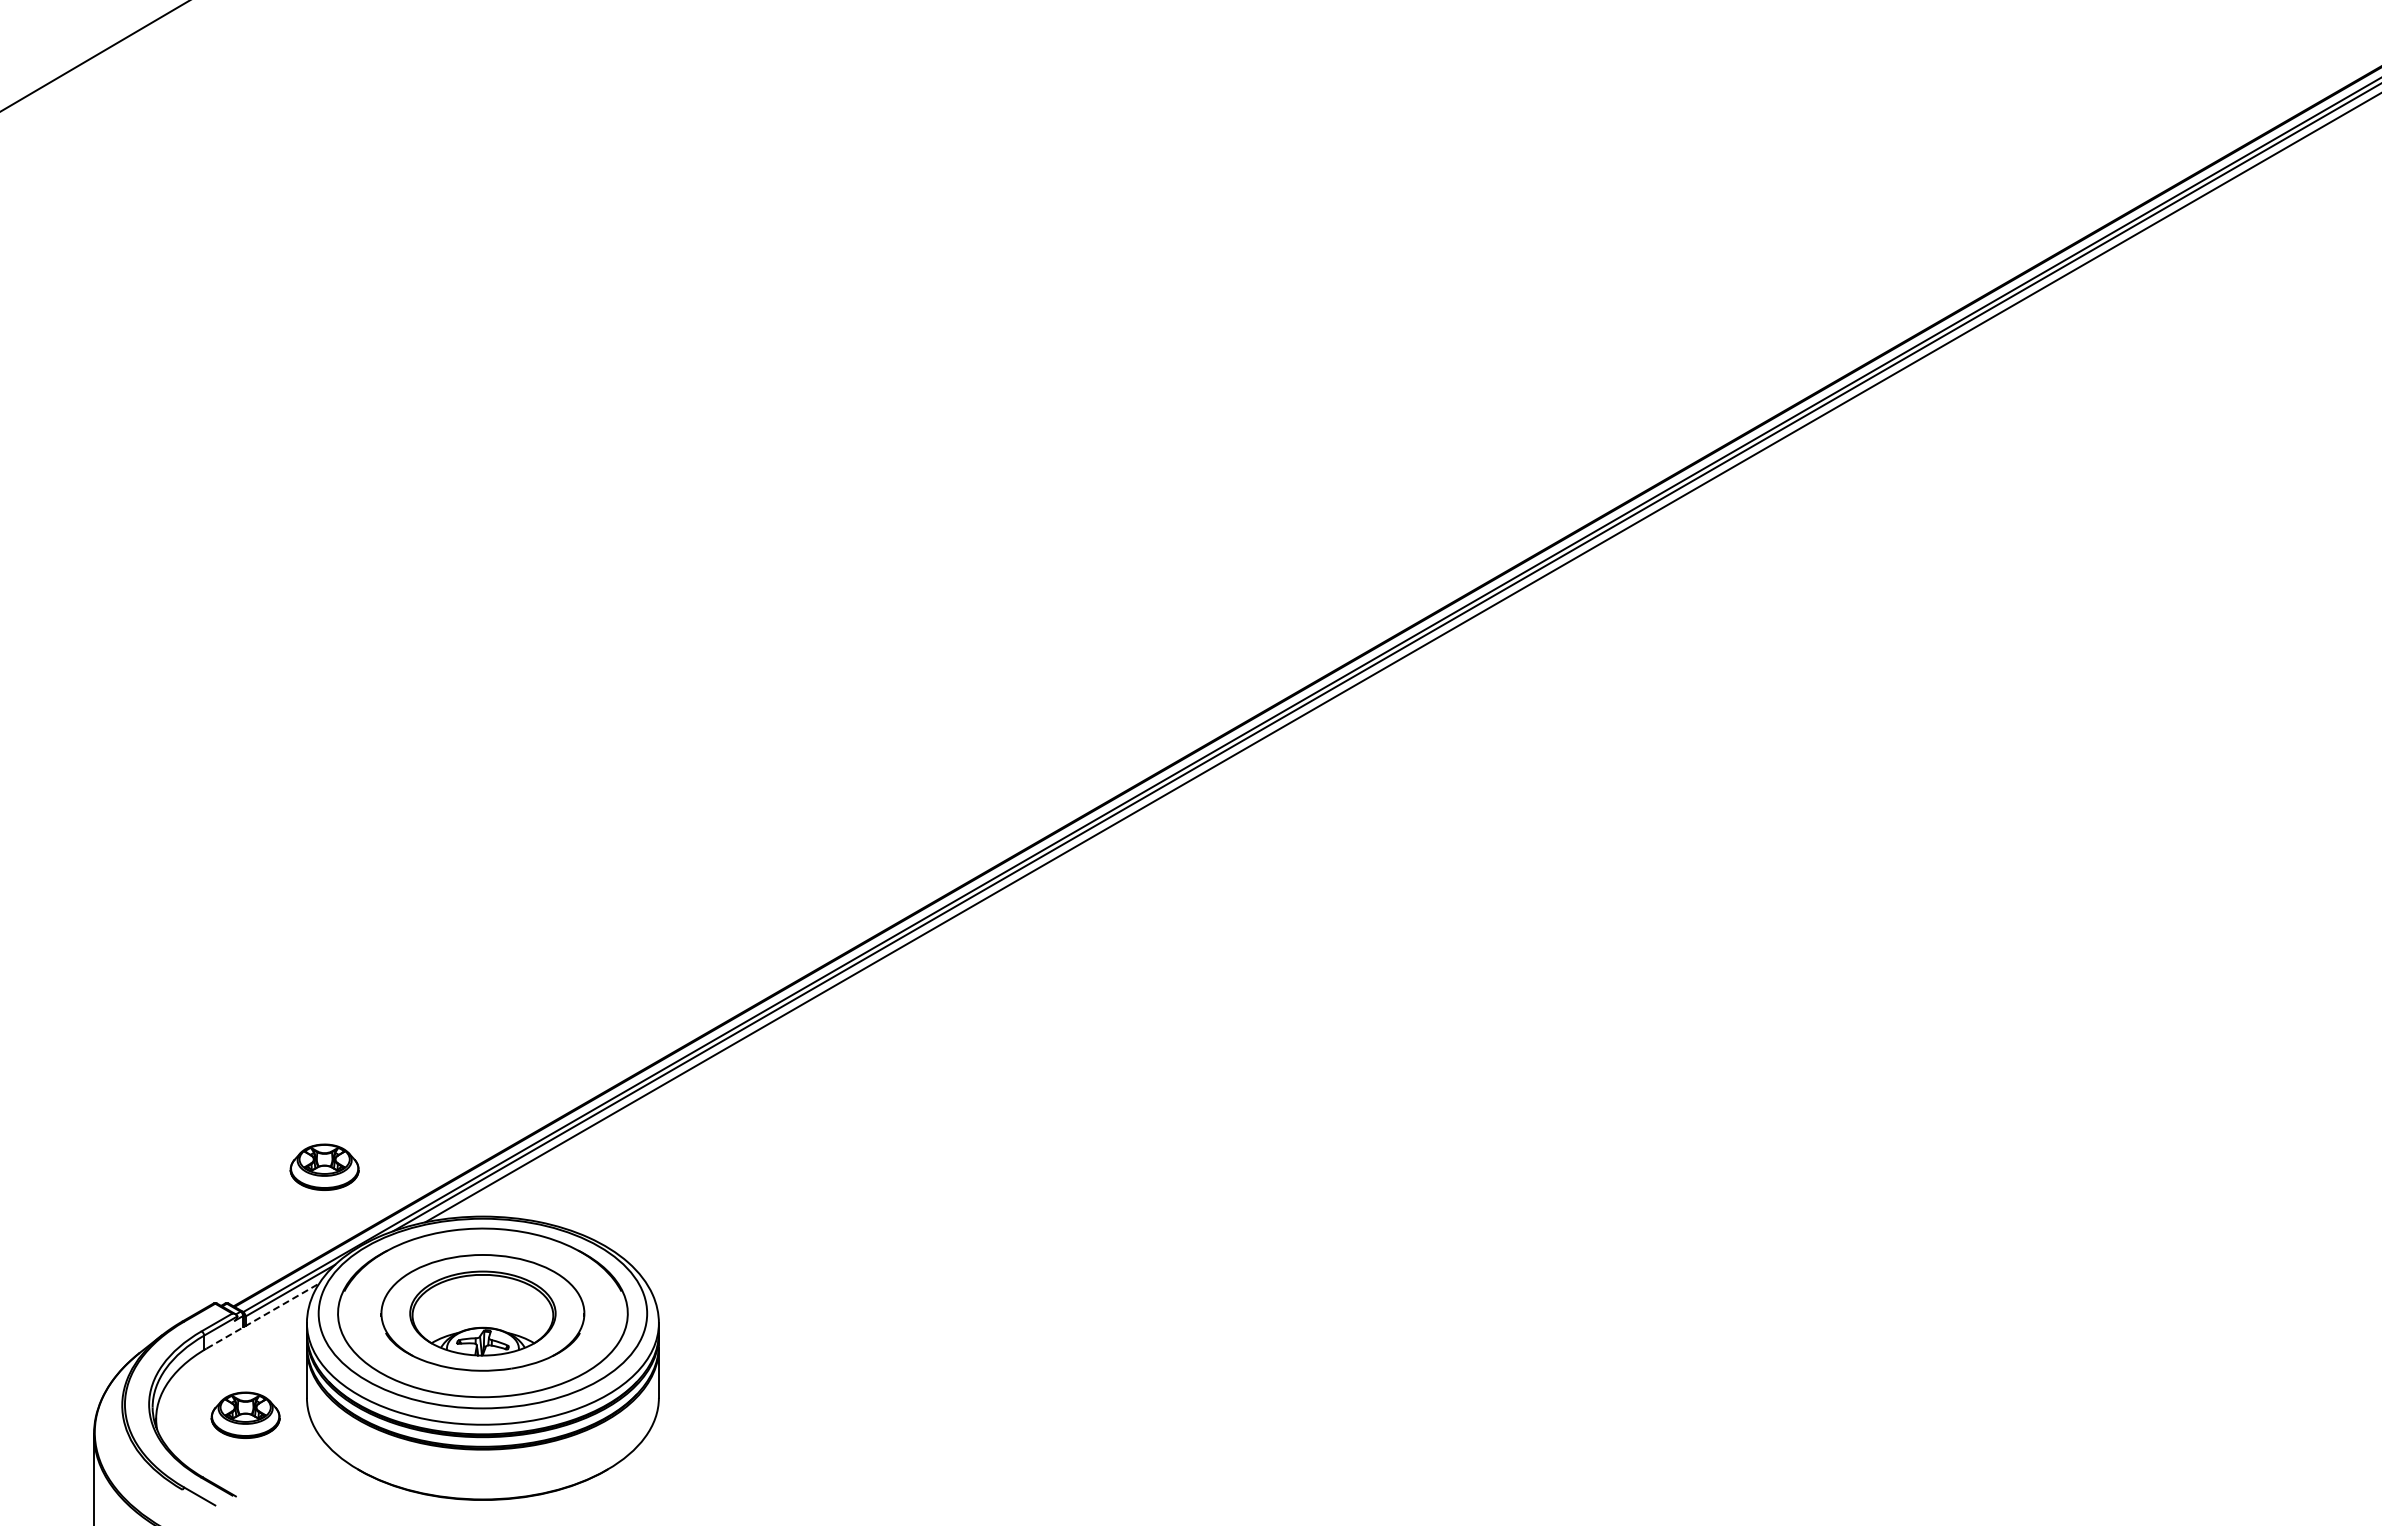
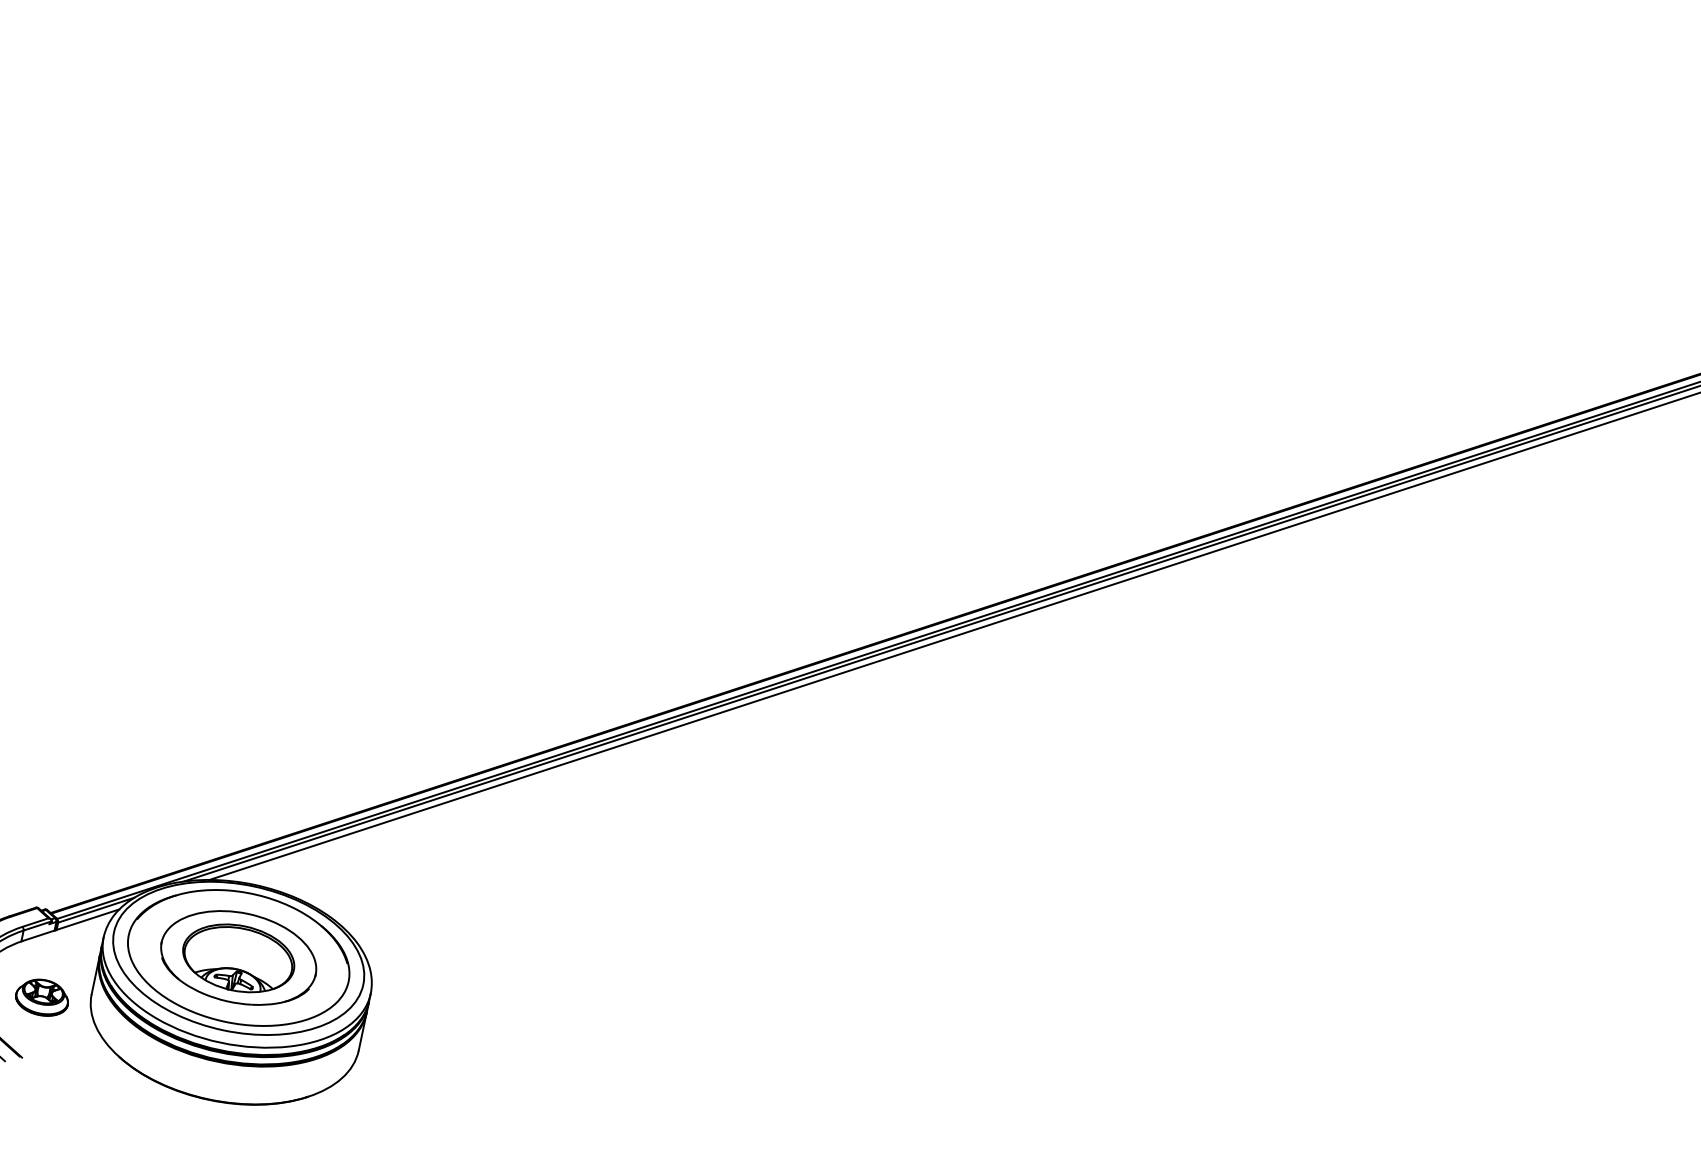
part: (324, 1166) -> (142, 821), removed
line: (262, 1316) -> (70, 925), dashed -> solid

